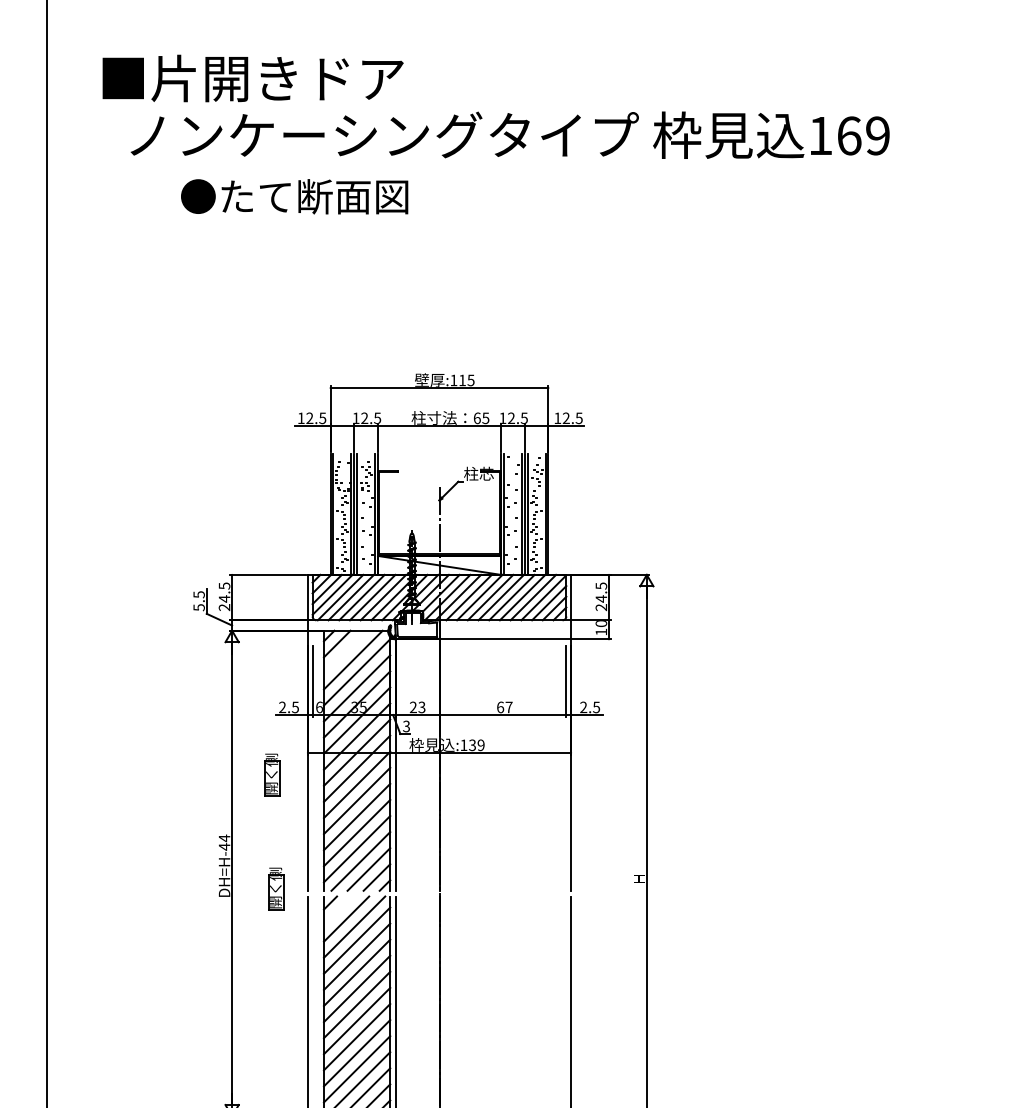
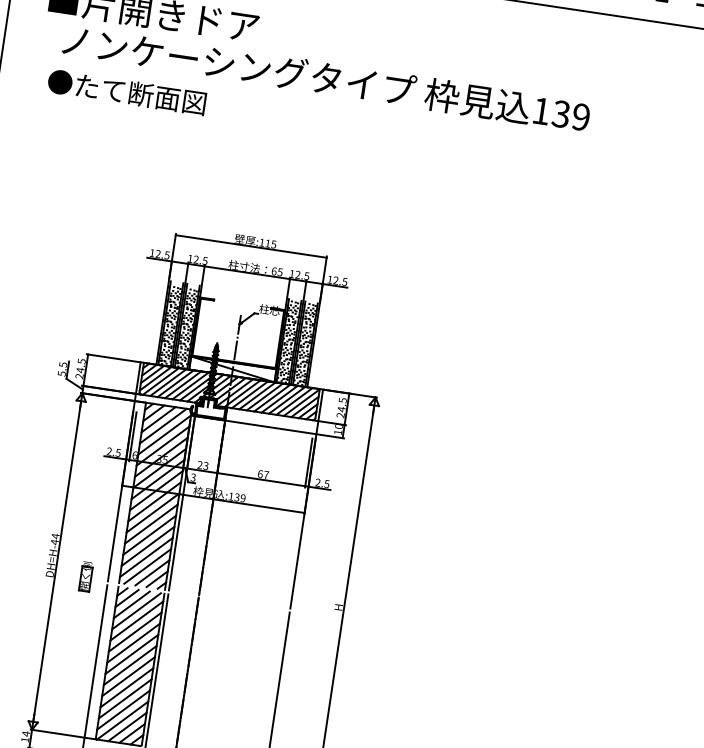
text: (848, 135) -> (560, 113), 169 -> 139
text: (294, 196) -> (126, 92), moved
line: (344, 651) -> (158, 419), added
part: (272, 774) -> (95, 497), removed
line: (338, 910) -> (127, 598), added

